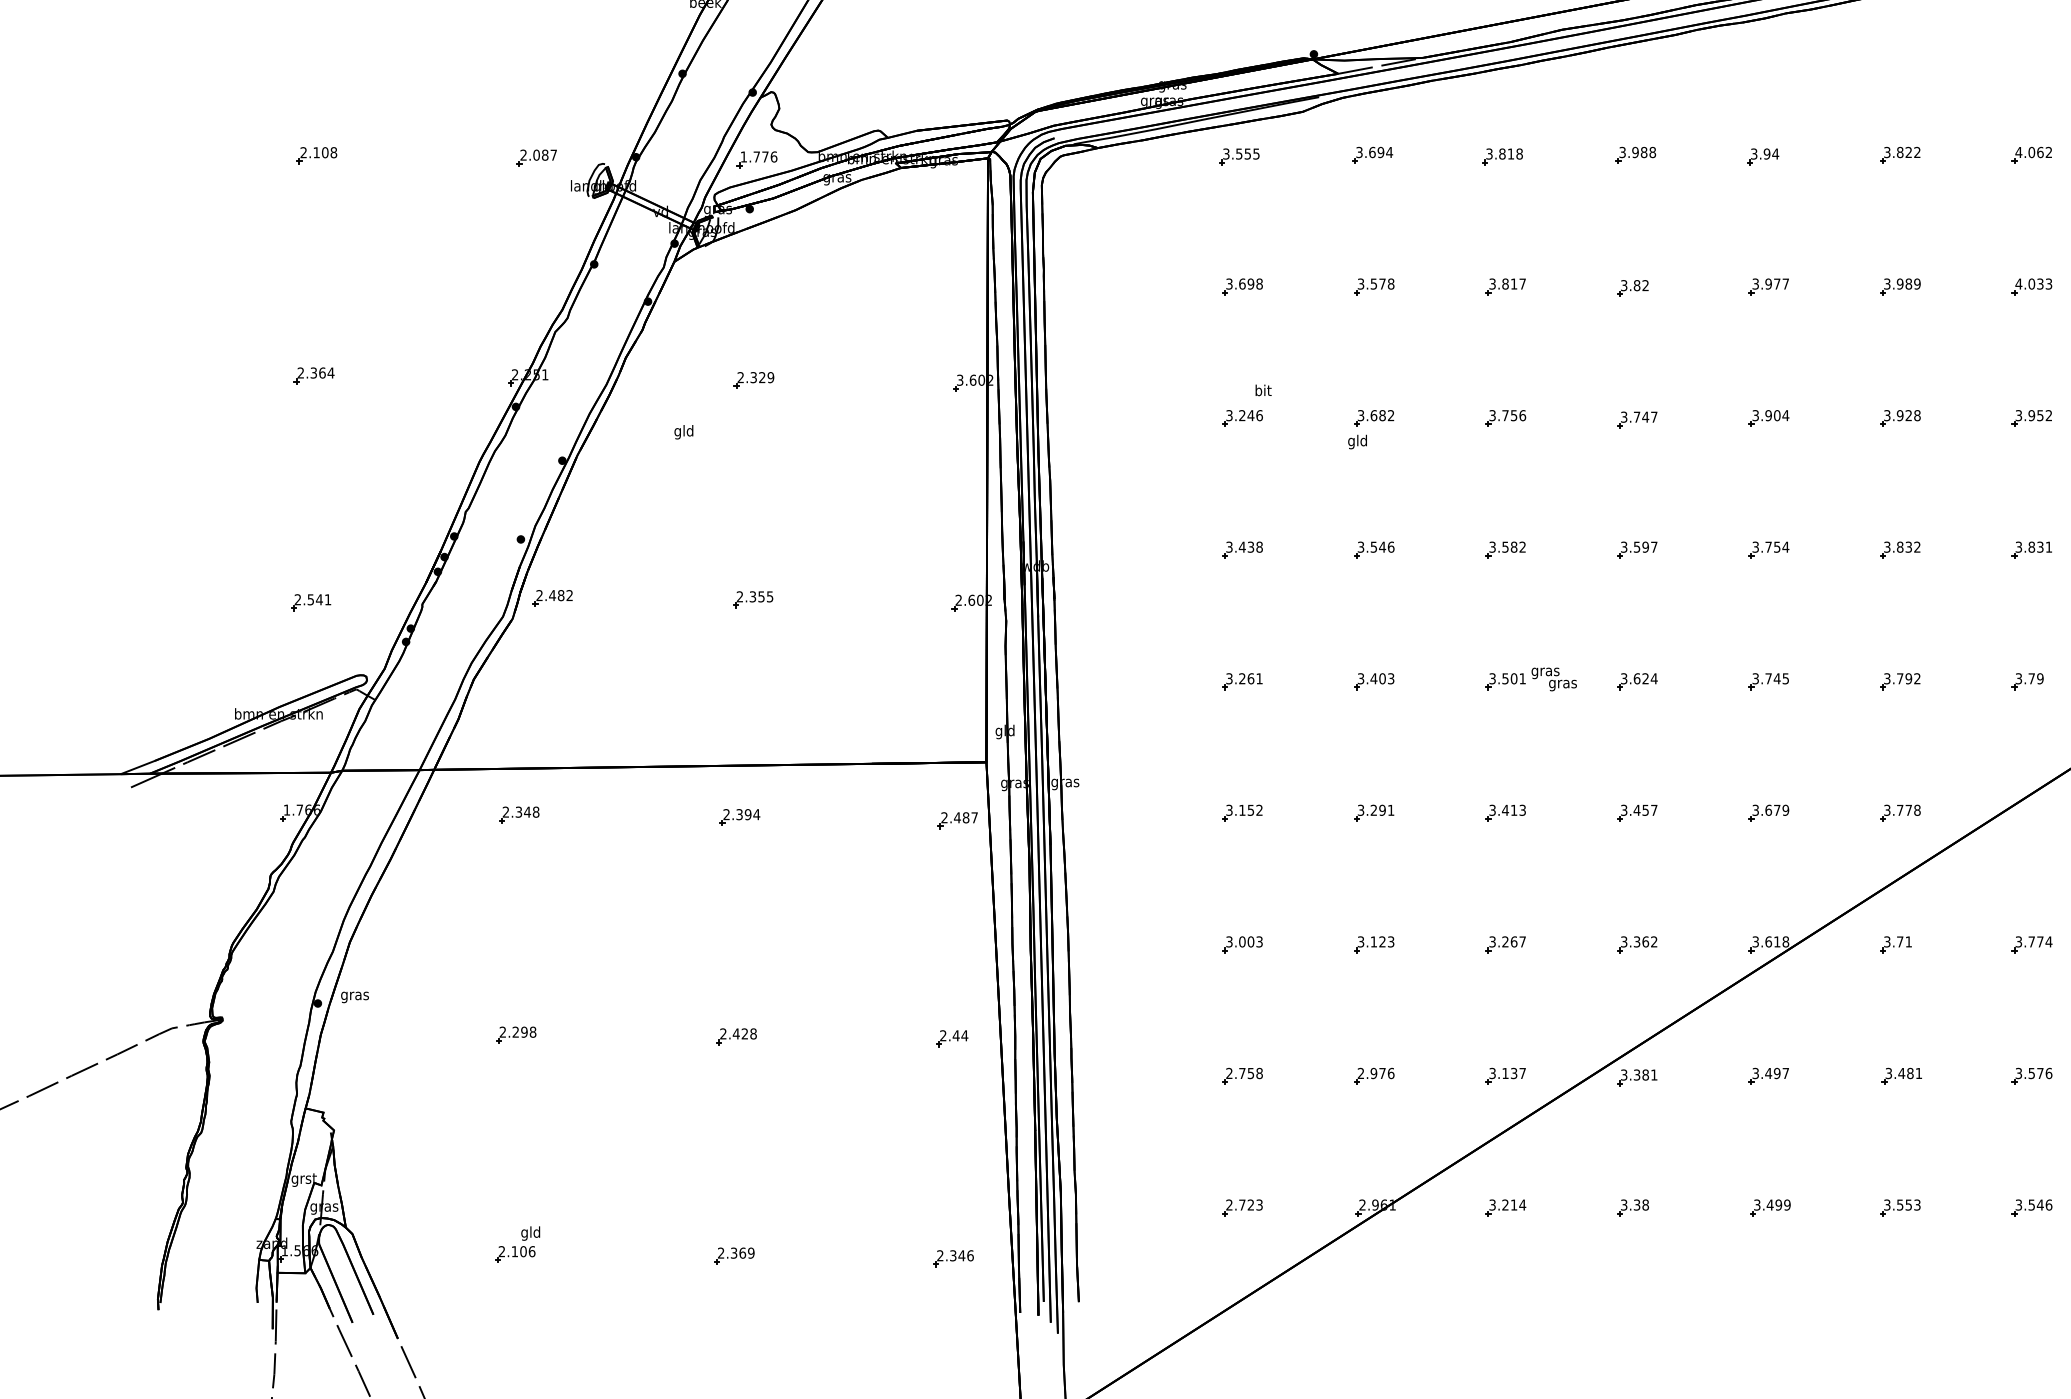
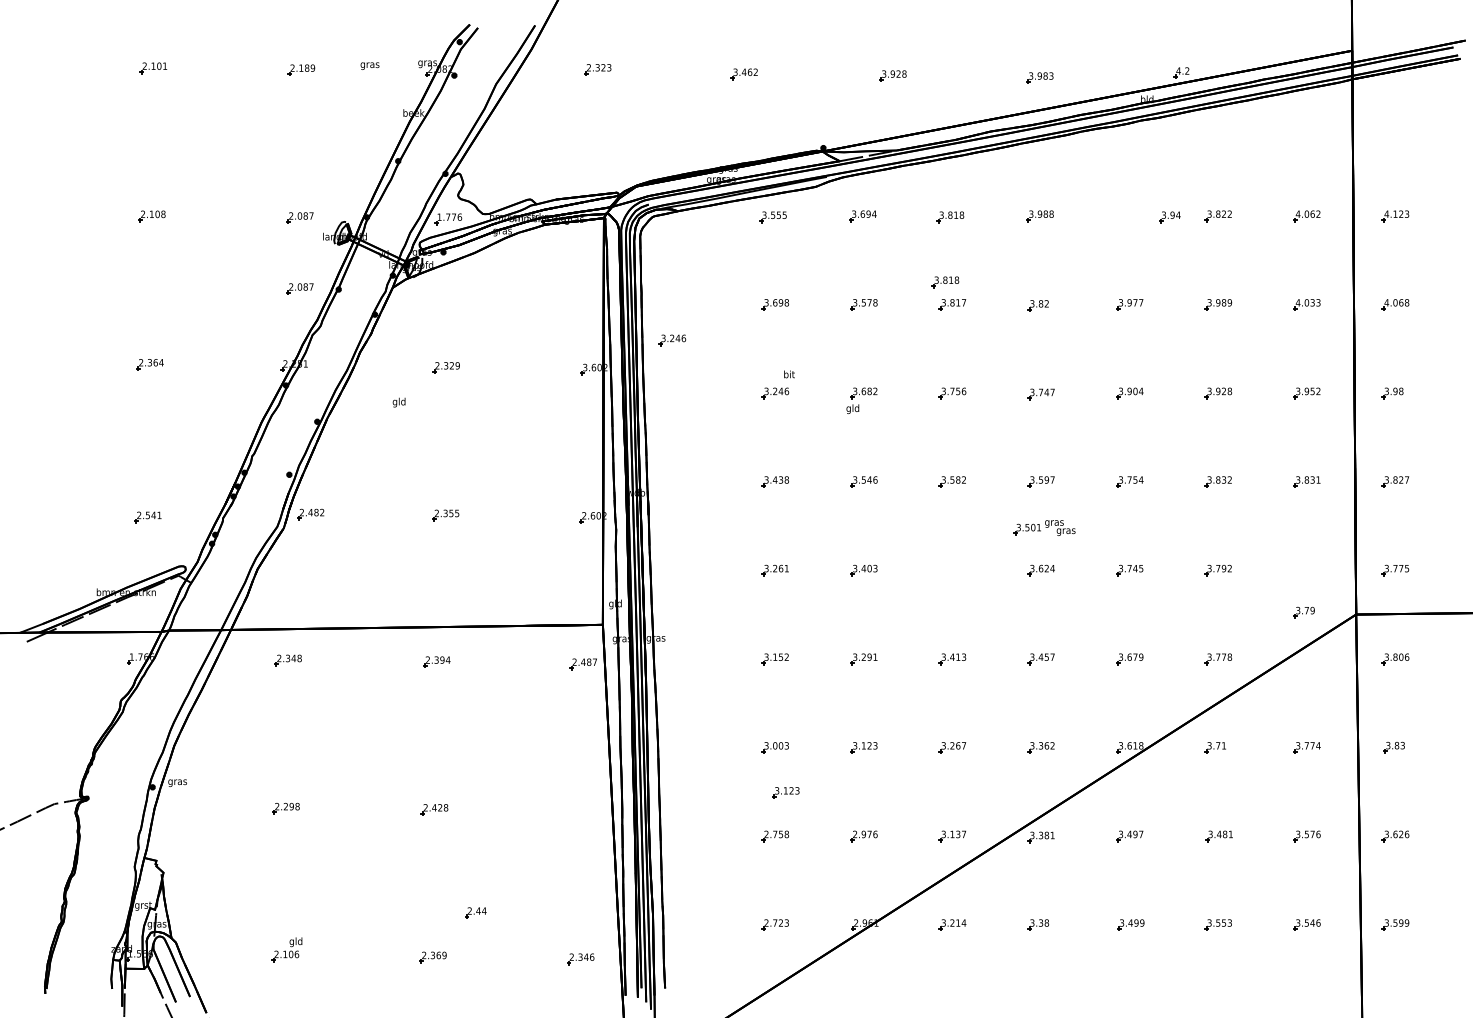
part: (1762, 157) -> (1169, 217), moved
part: (1495, 253) -> (945, 282), added
part: (535, 262) -> (299, 288), added
part: (1089, 340) -> (672, 340), added
part: (1530, 678) -> (1044, 527), moved
part: (2026, 681) -> (1303, 612), moved
part: (1257, 1011) -> (785, 792), added
part: (951, 1037) -> (475, 912), moved

